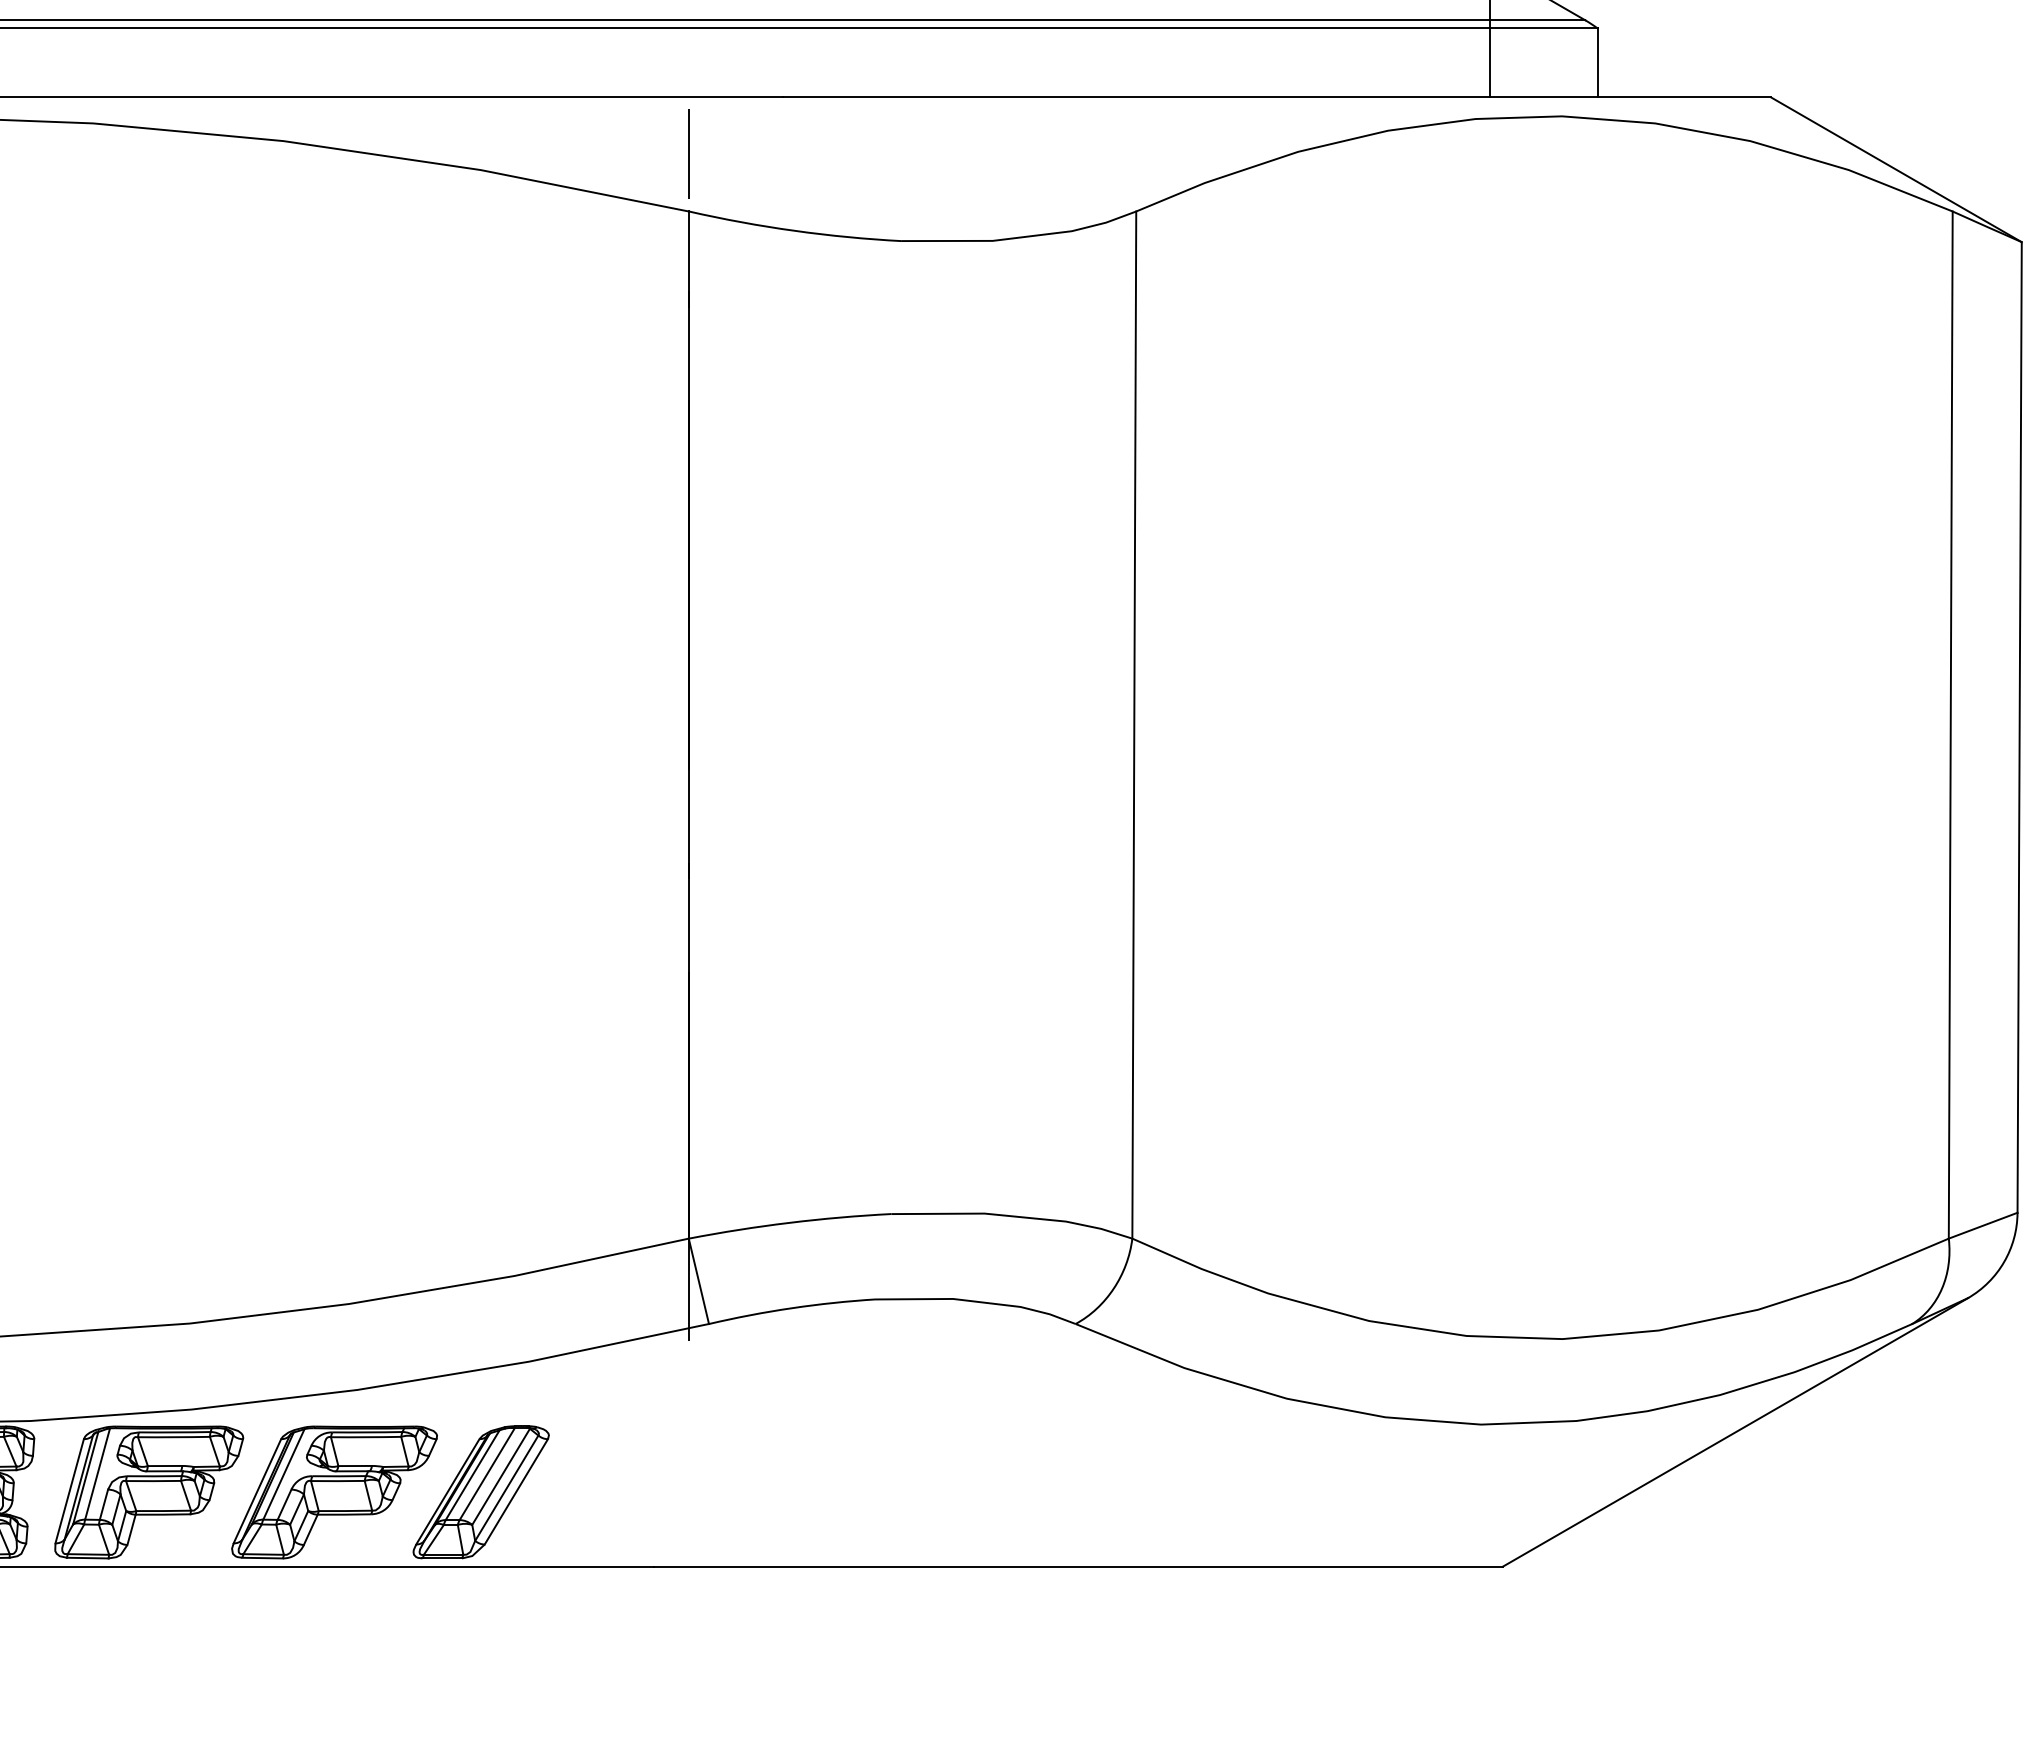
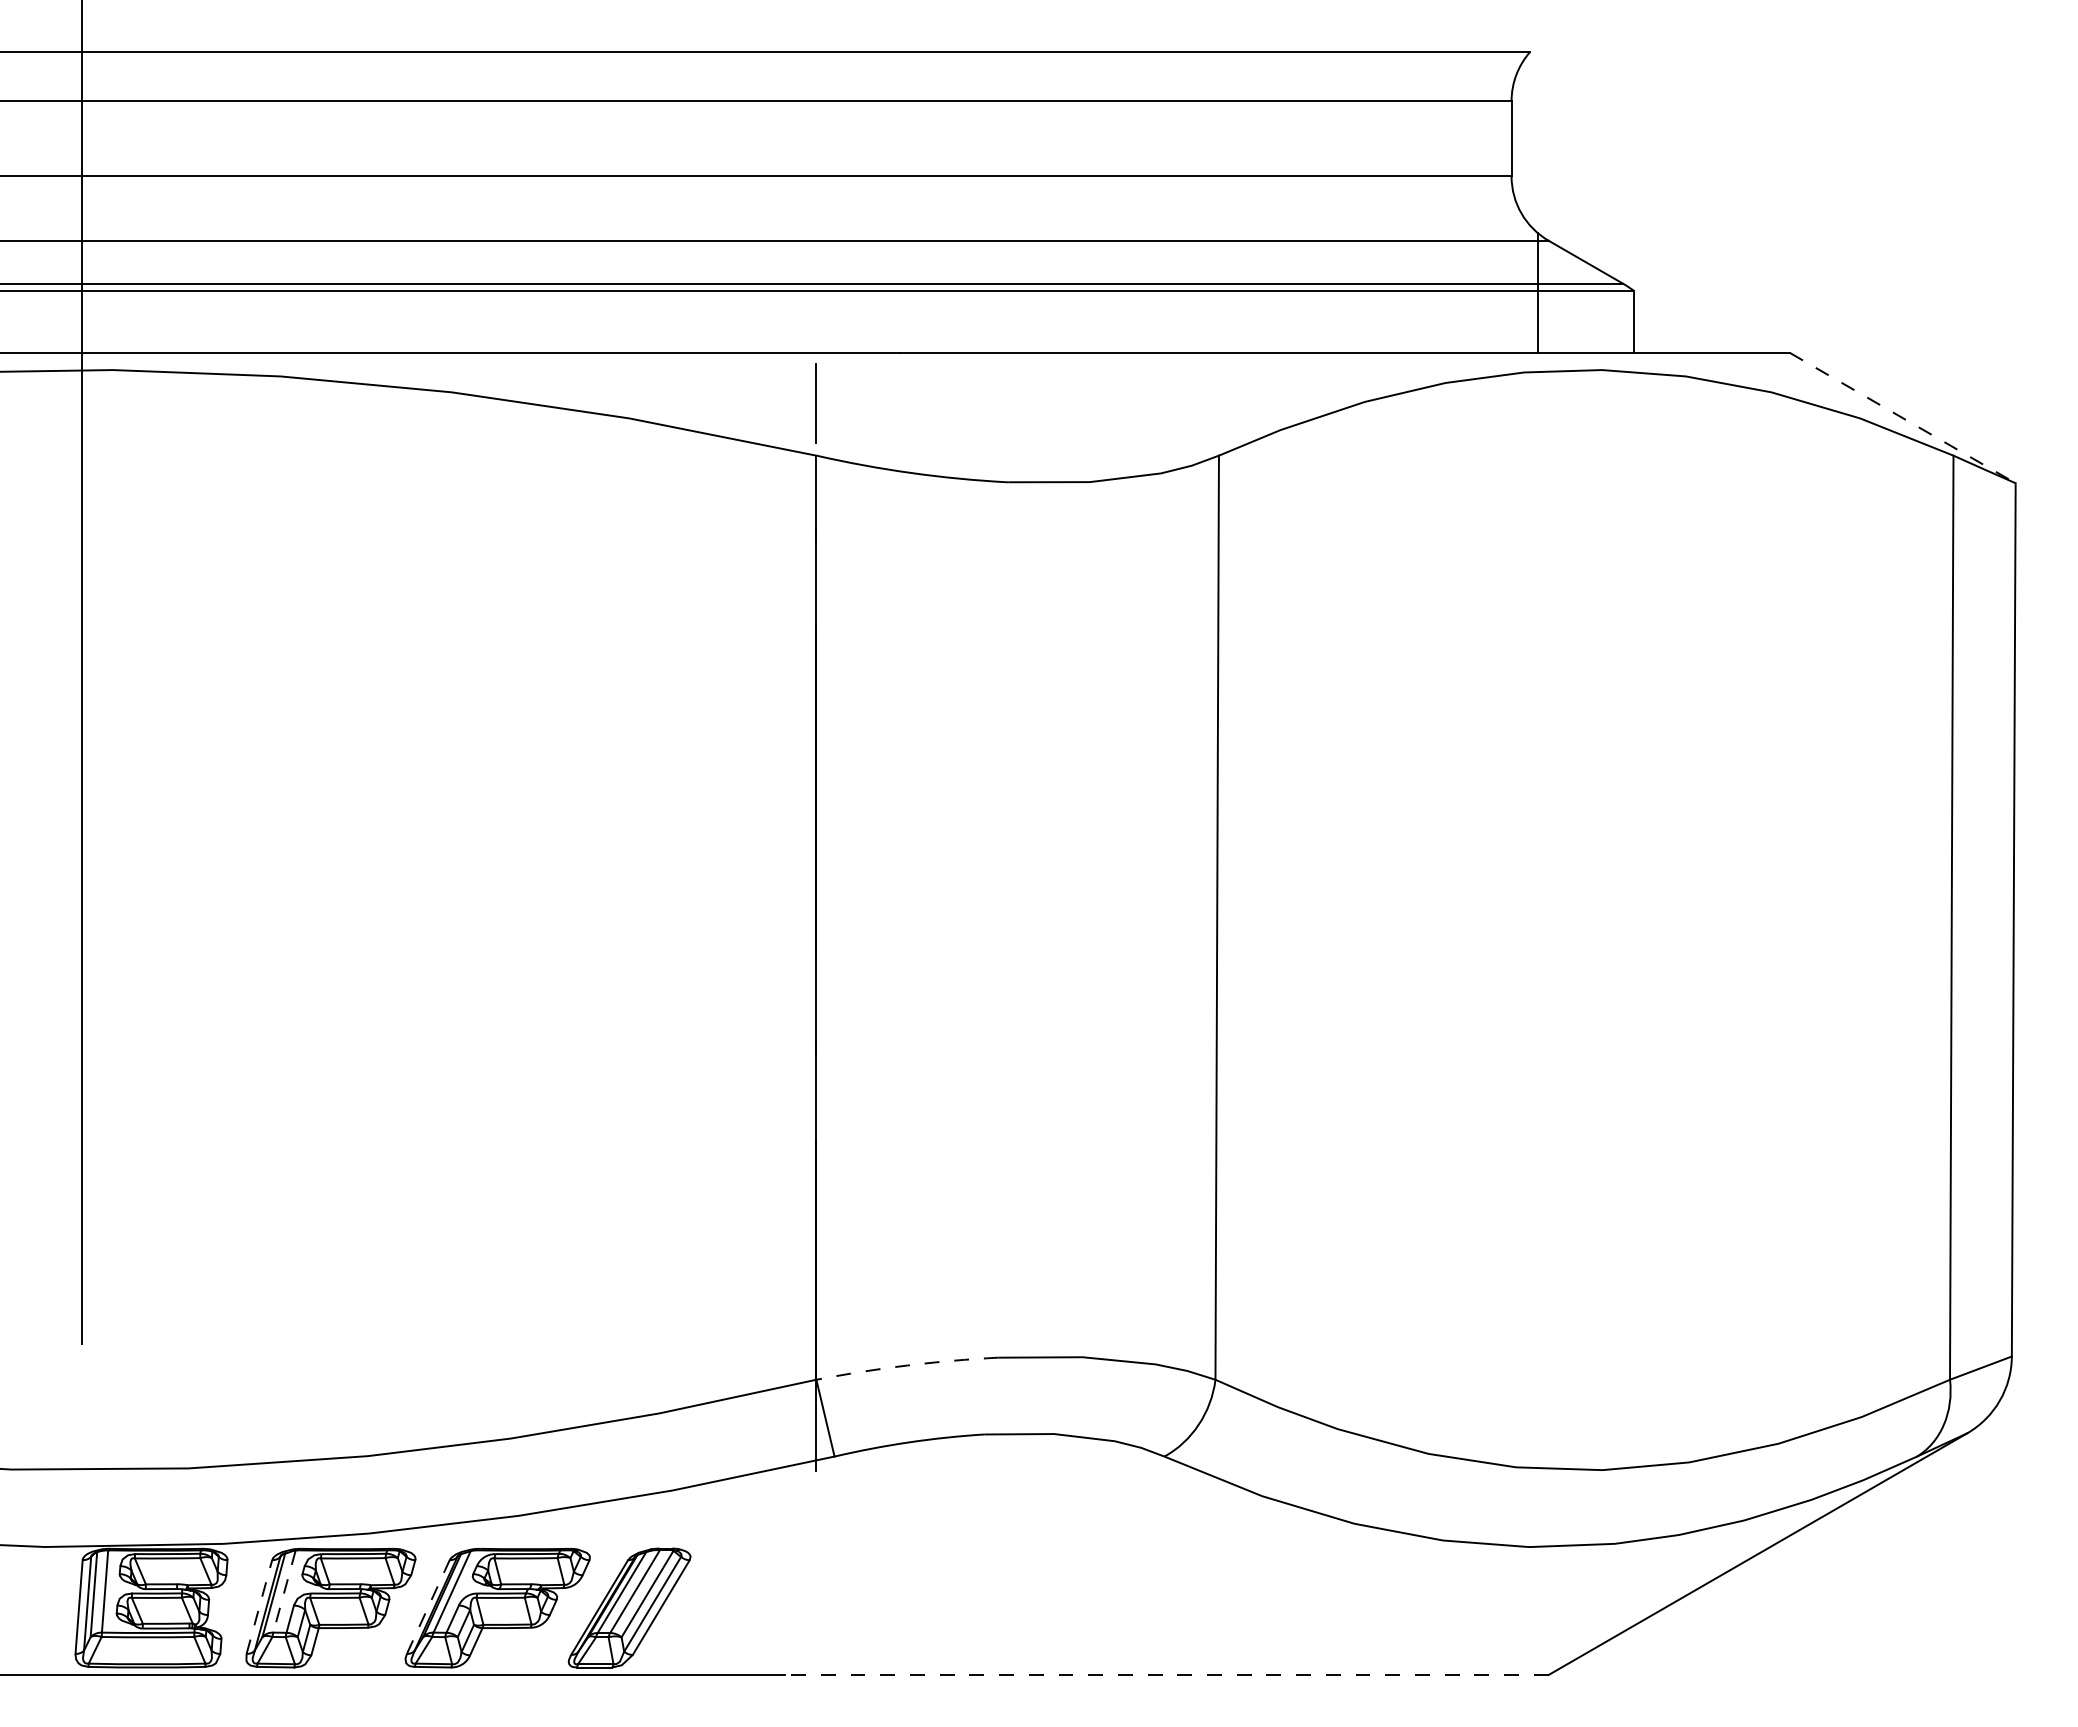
line: (1897, 170) -> (1903, 418), solid -> dashed
arc: (790, 1222) -> (907, 1365), solid -> dashed
line: (97, 1473) -> (284, 1591), solid -> dashed
line: (69, 1491) -> (259, 1607), solid -> dashed
line: (257, 1491) -> (428, 1607), solid -> dashed
line: (1077, 1566) -> (1166, 1674), solid -> dashed

